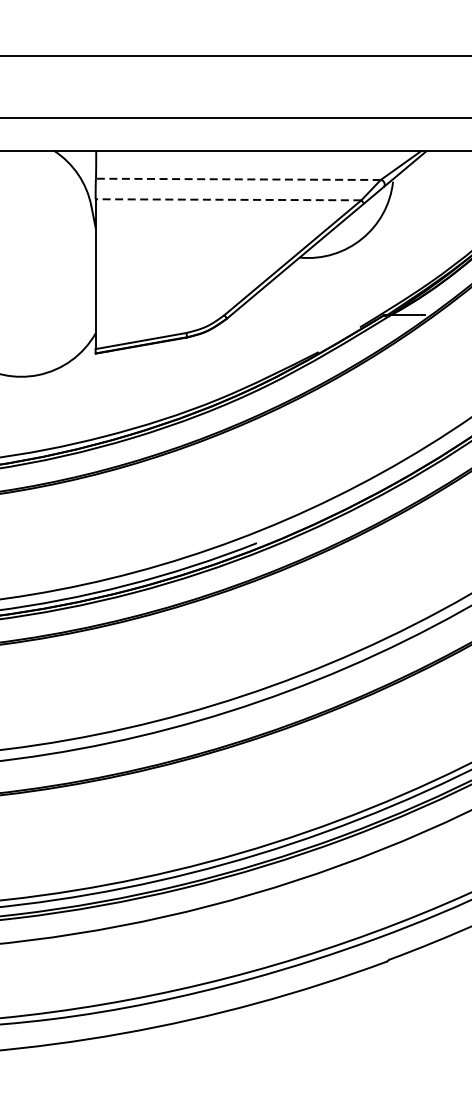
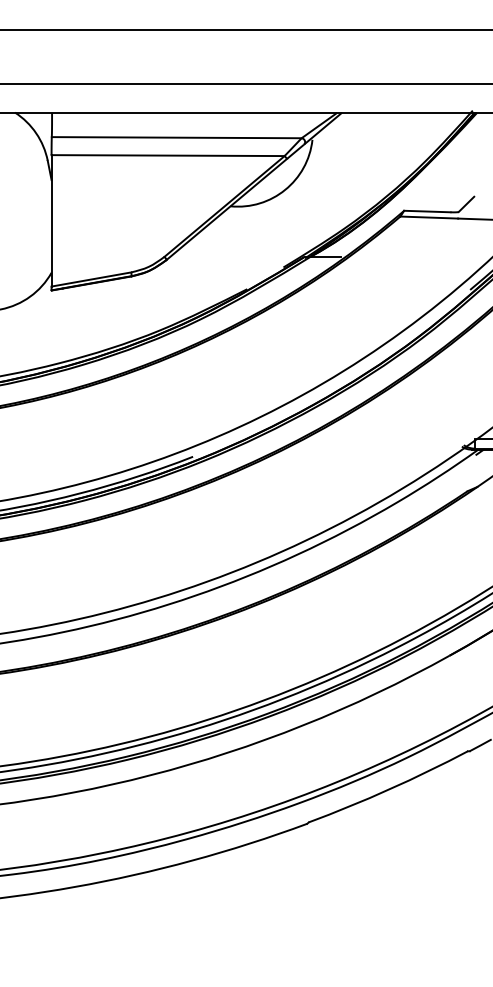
line: (238, 179) -> (176, 137), dashed -> solid
line: (228, 199) -> (168, 155), dashed -> solid

